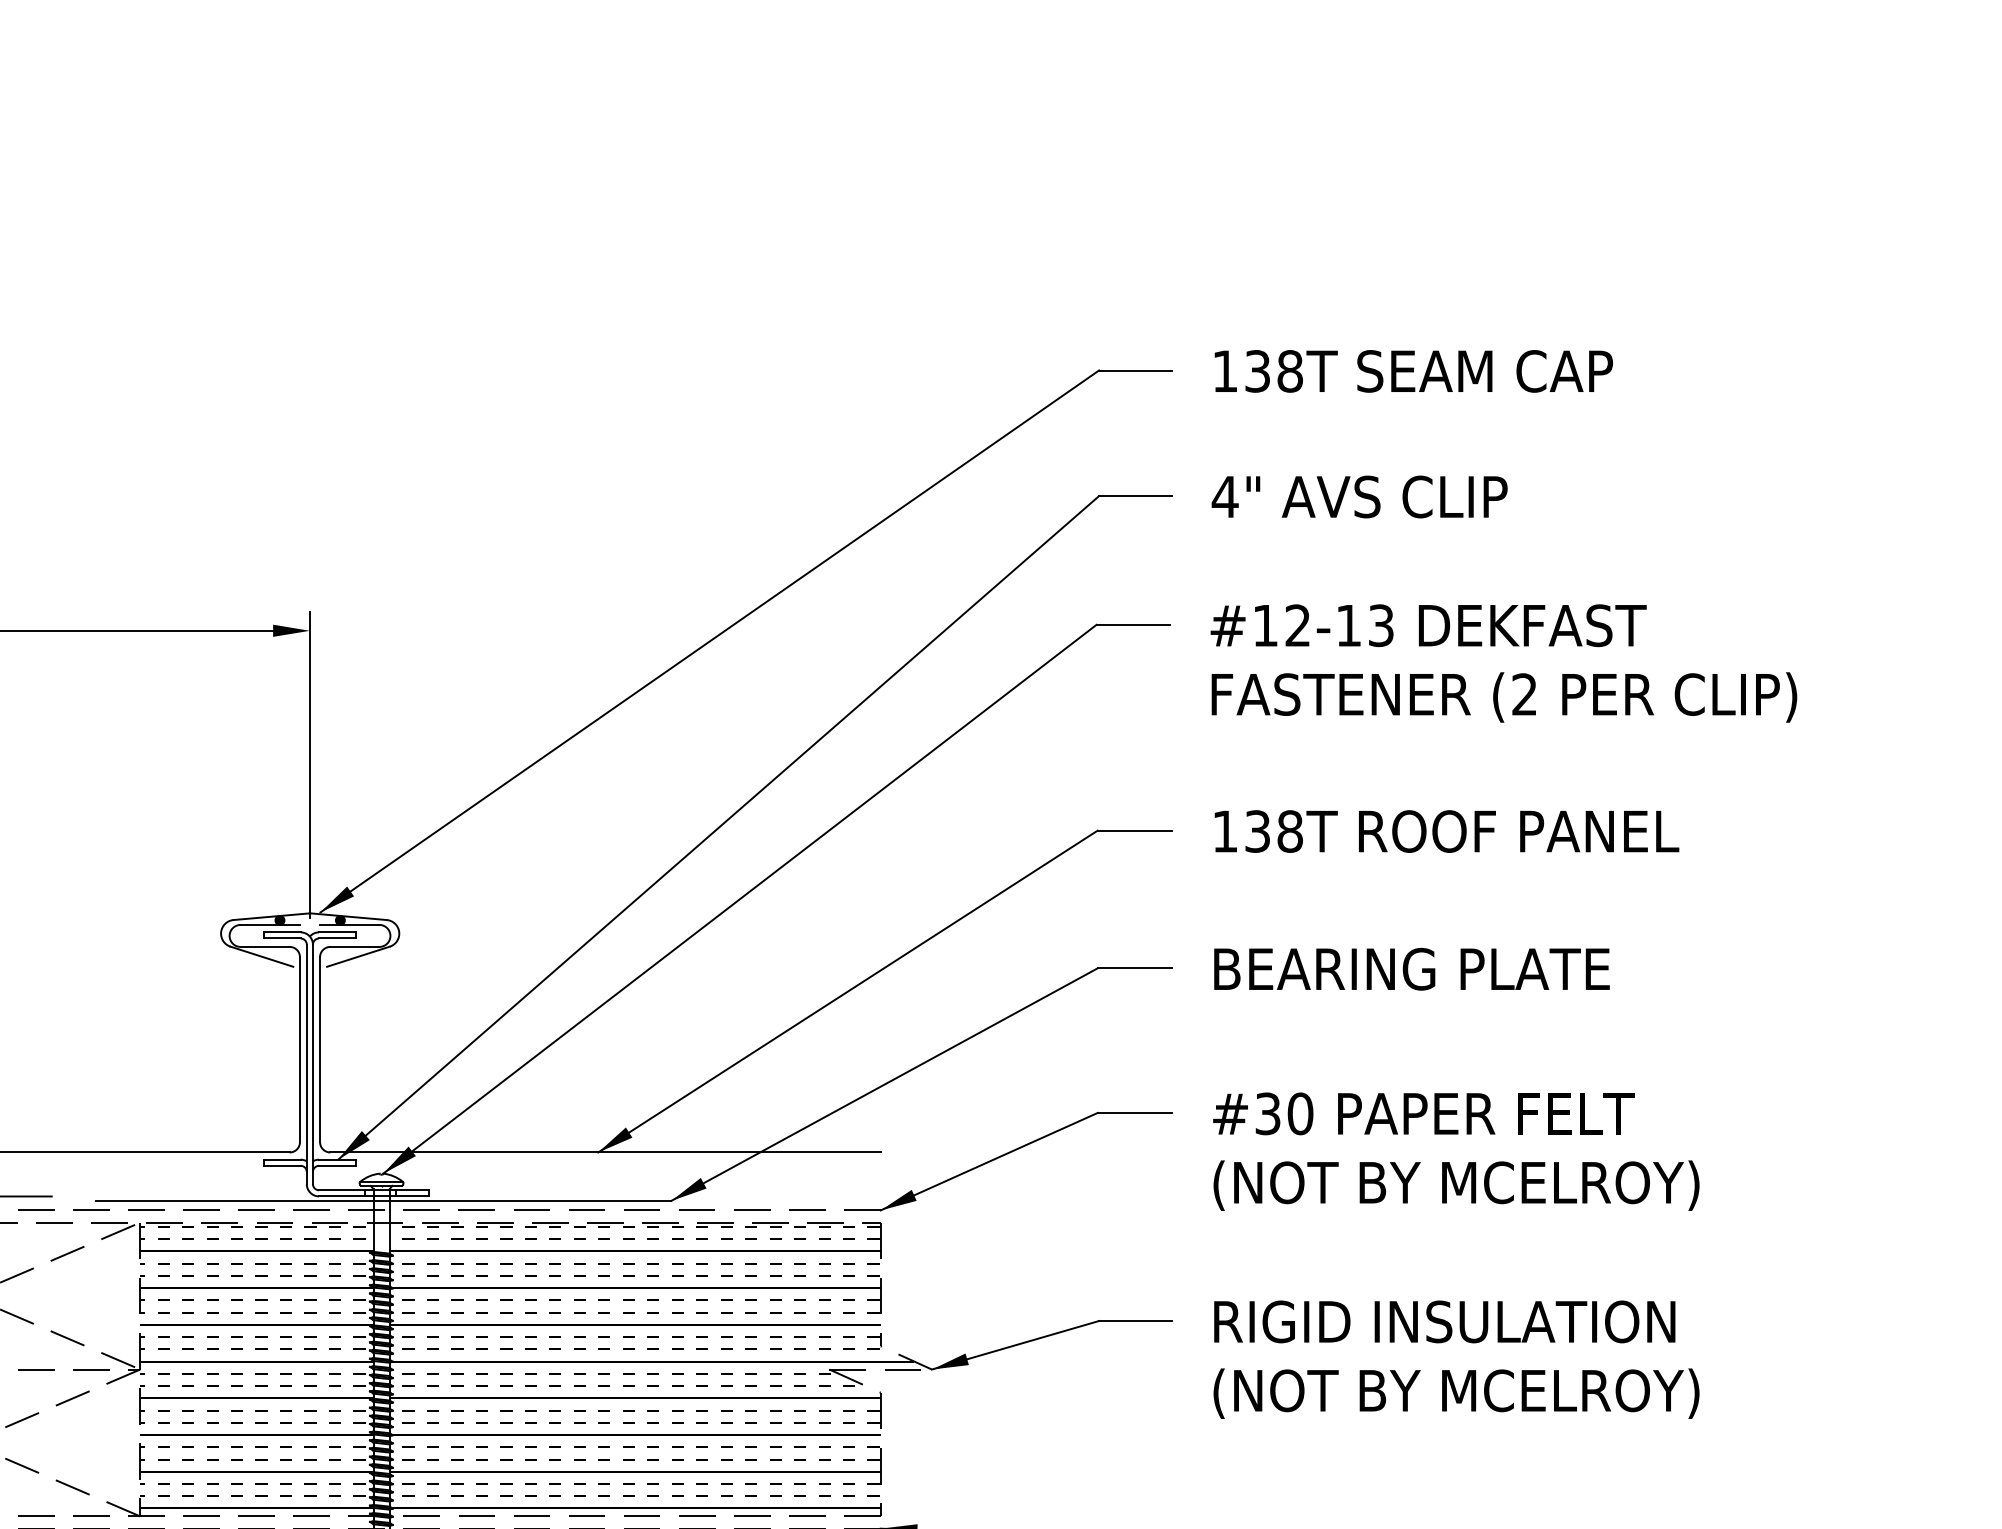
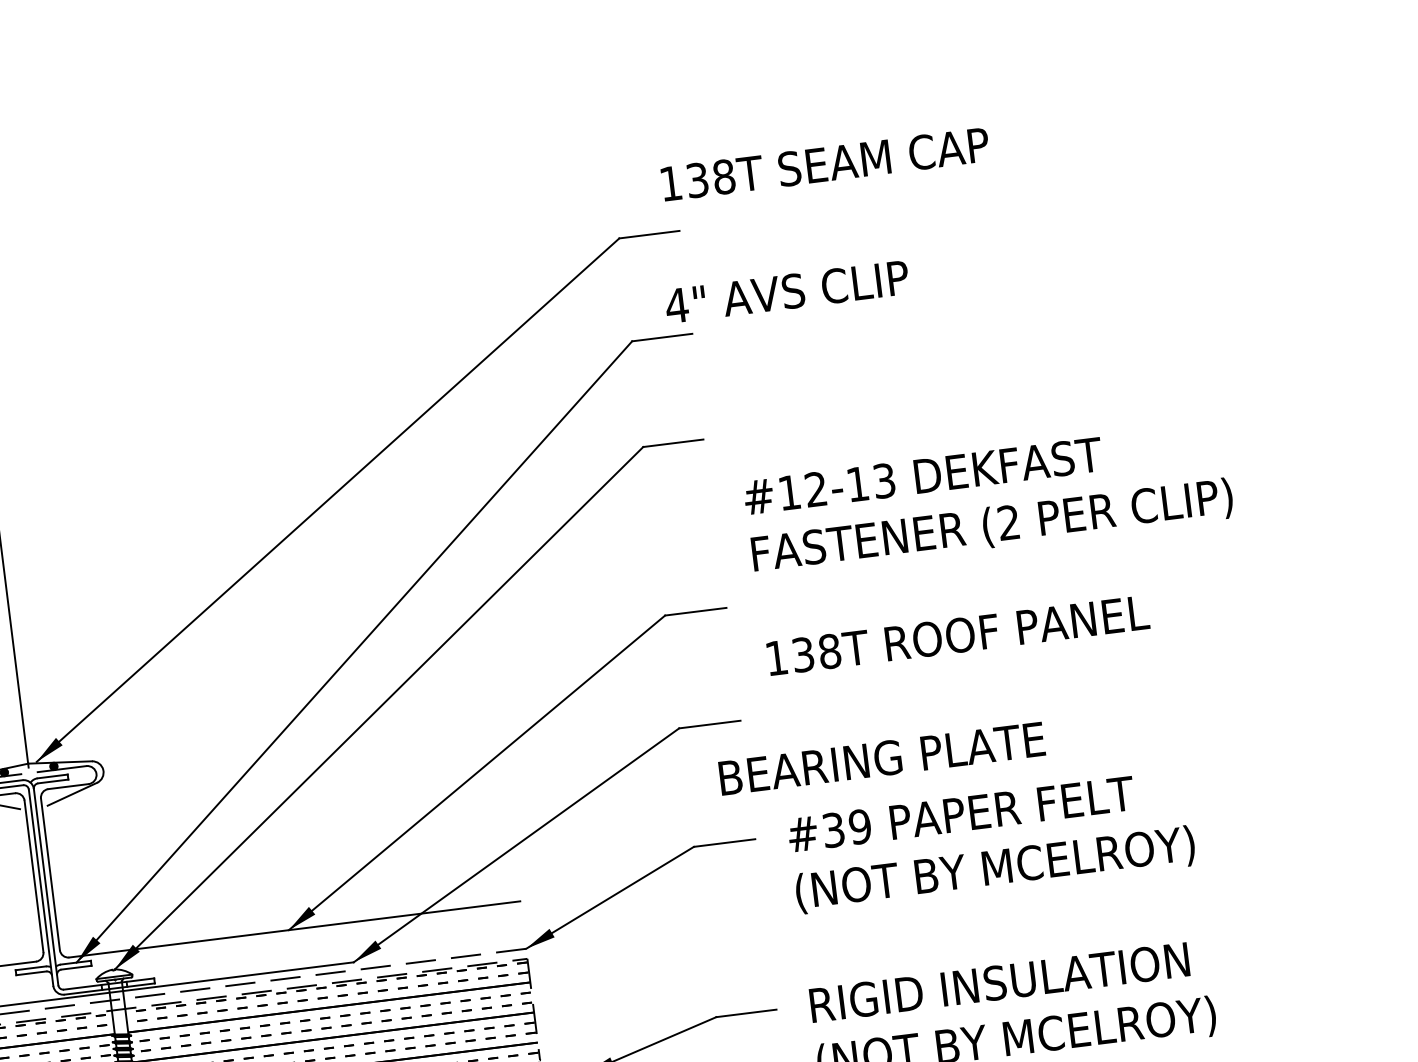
text: (1413, 371) -> (825, 164), moved
text: (1359, 496) -> (786, 291), moved
text: (1503, 663) -> (988, 499), moved
text: (1446, 831) -> (957, 635), moved
text: (1411, 968) -> (881, 758), moved
text: (1300, 1113) -> (860, 826), #30 -> #39

